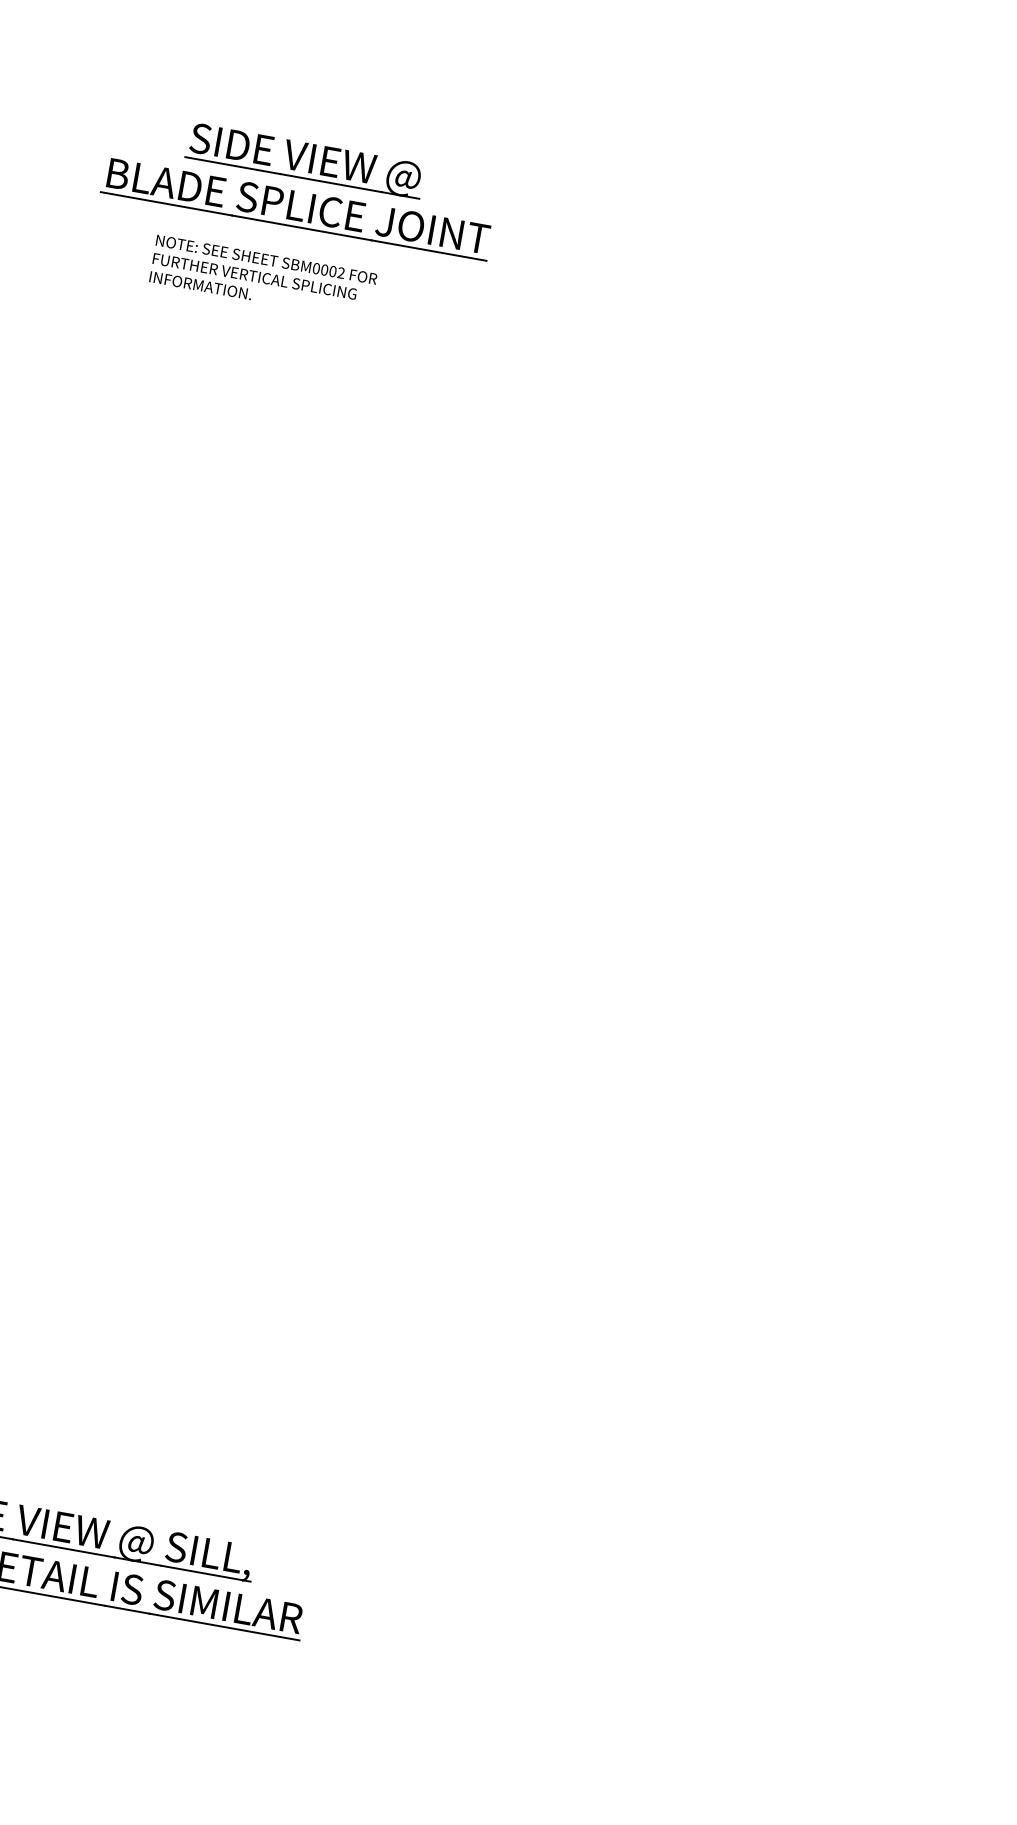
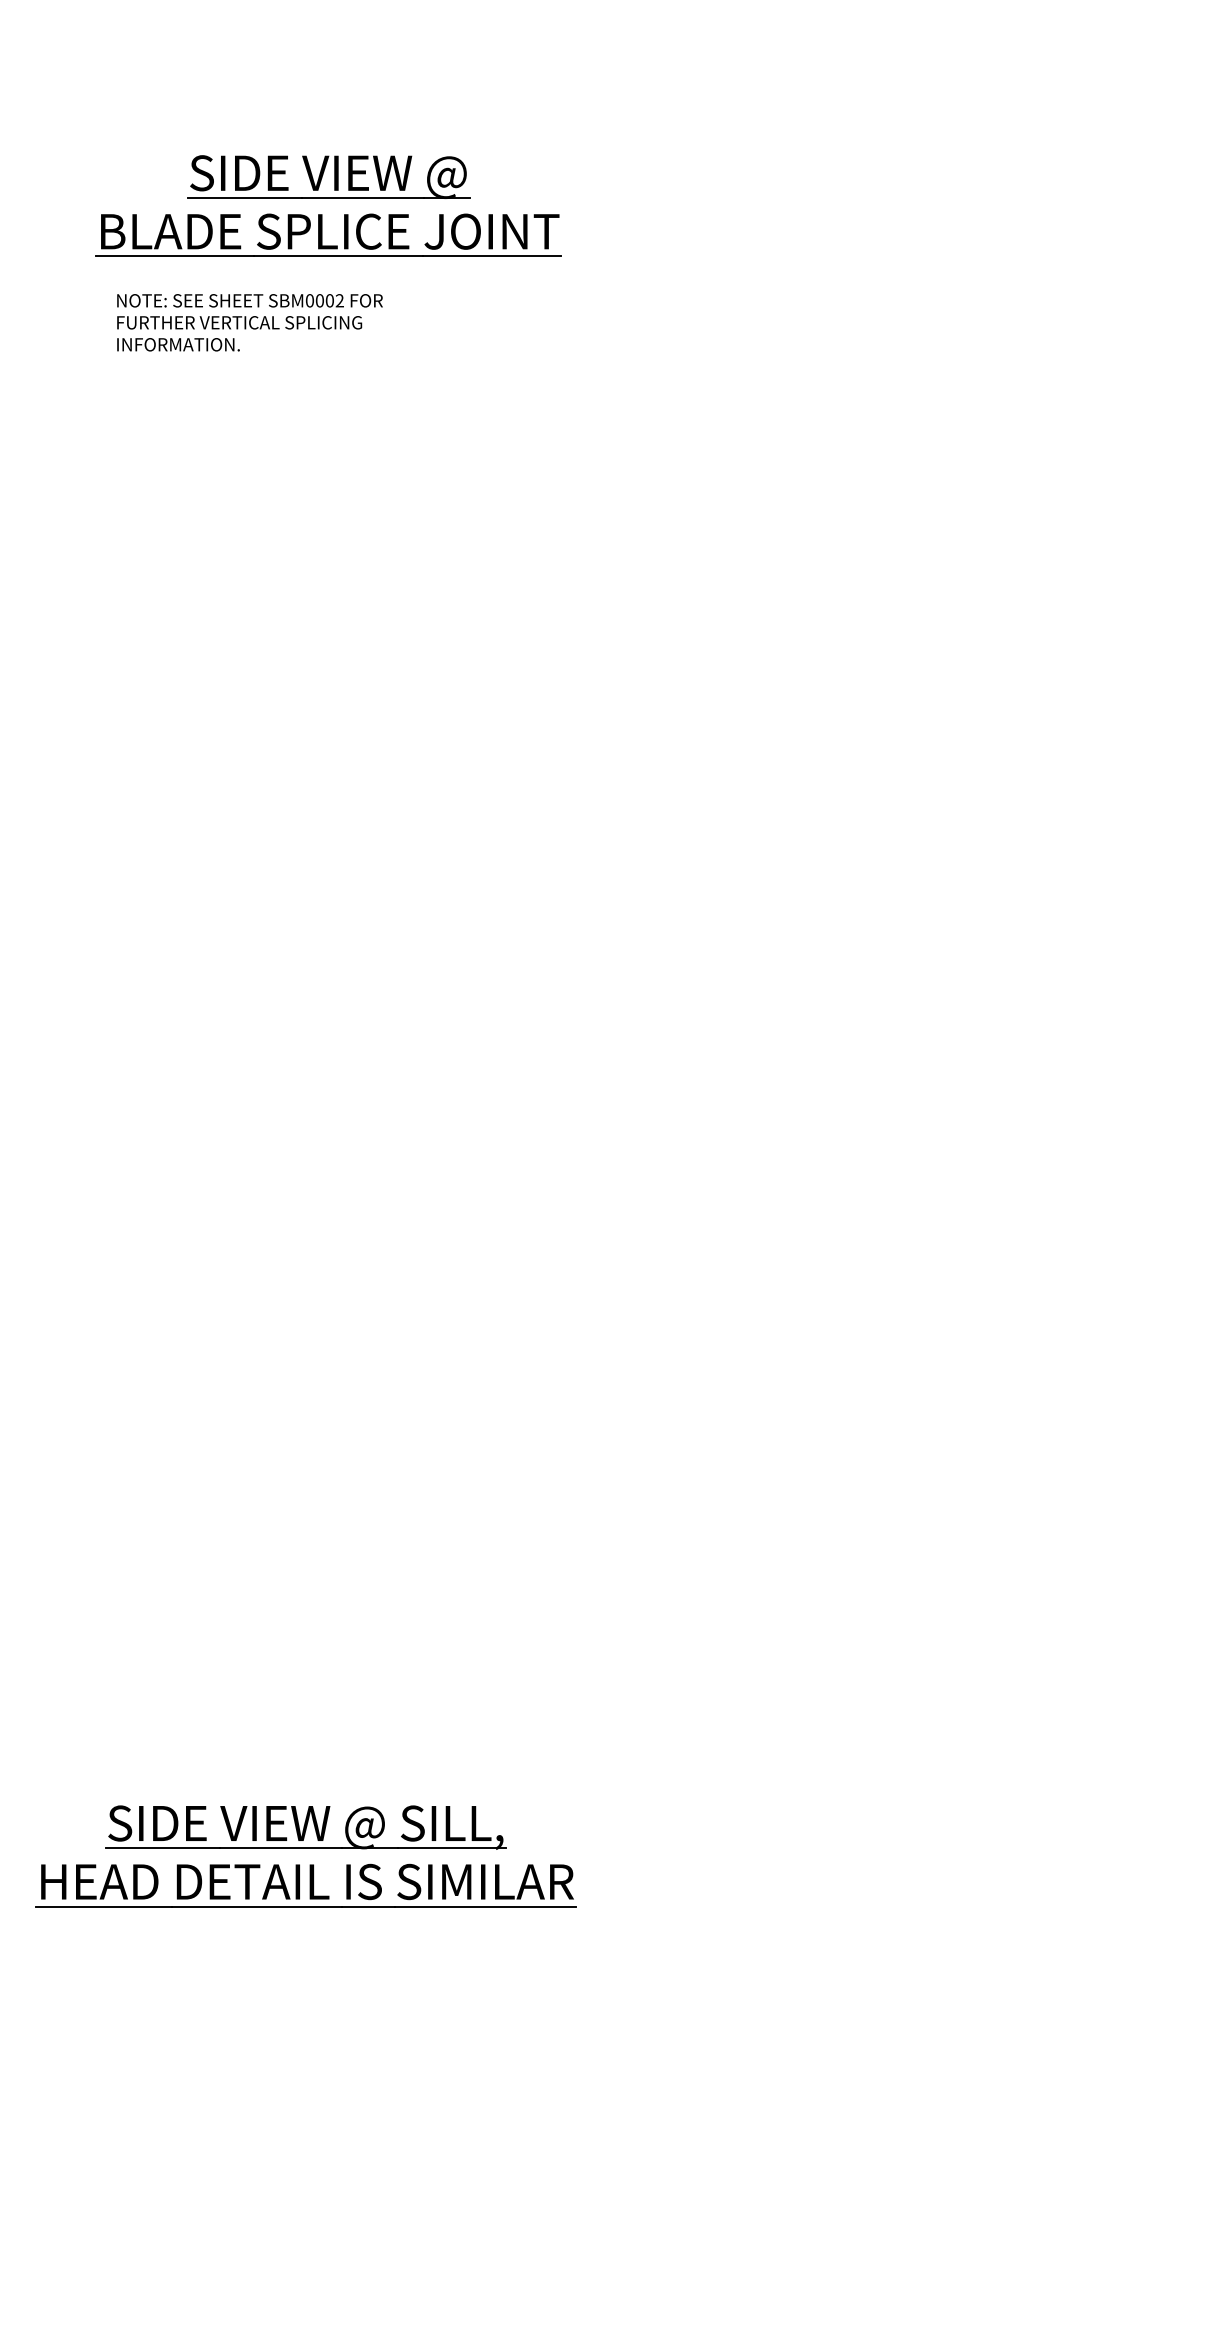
part: (302, 178) -> (328, 198), moved

